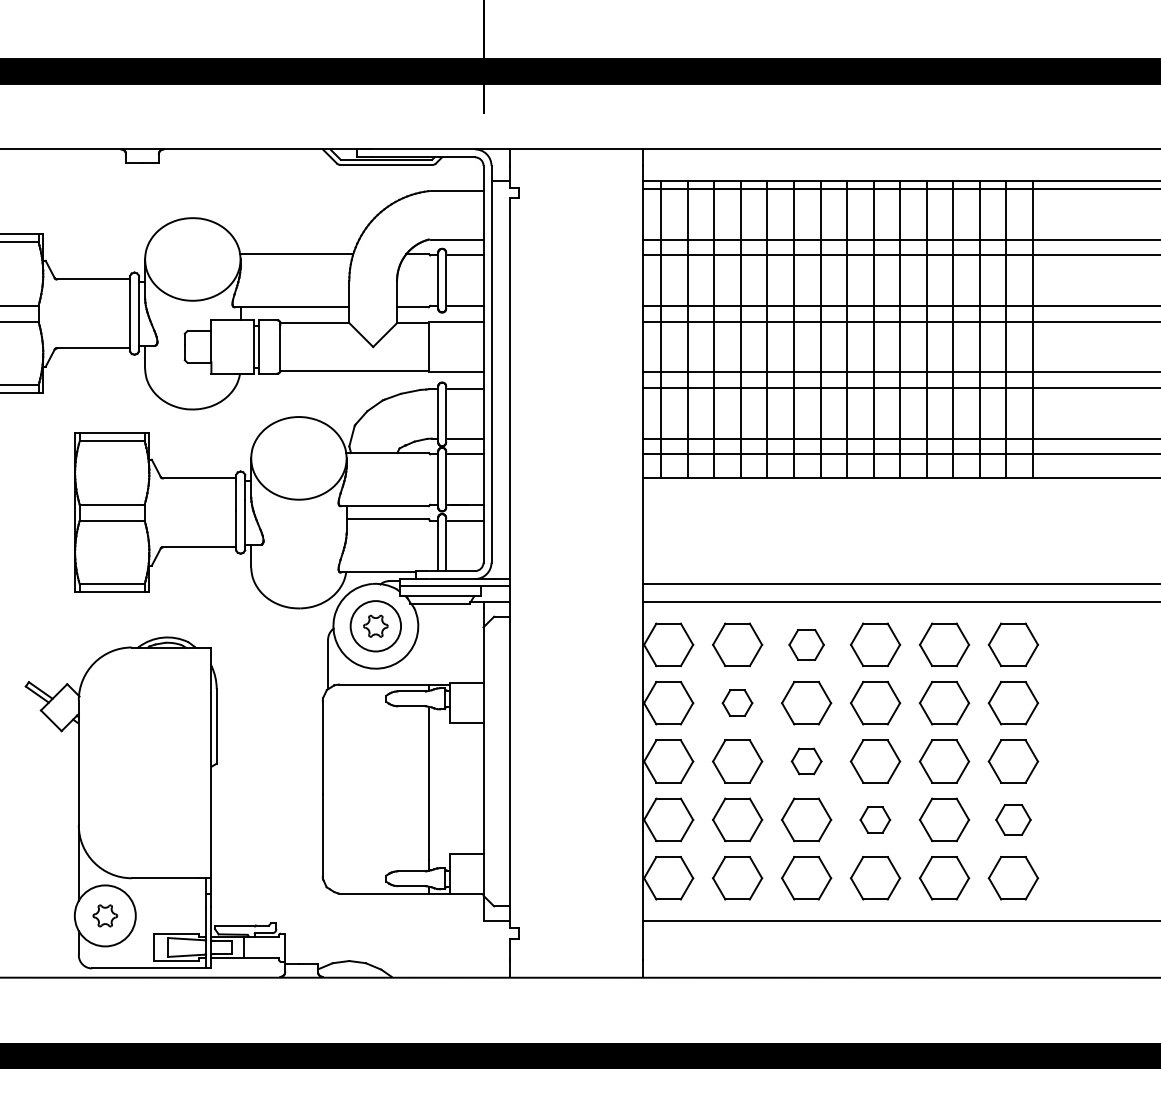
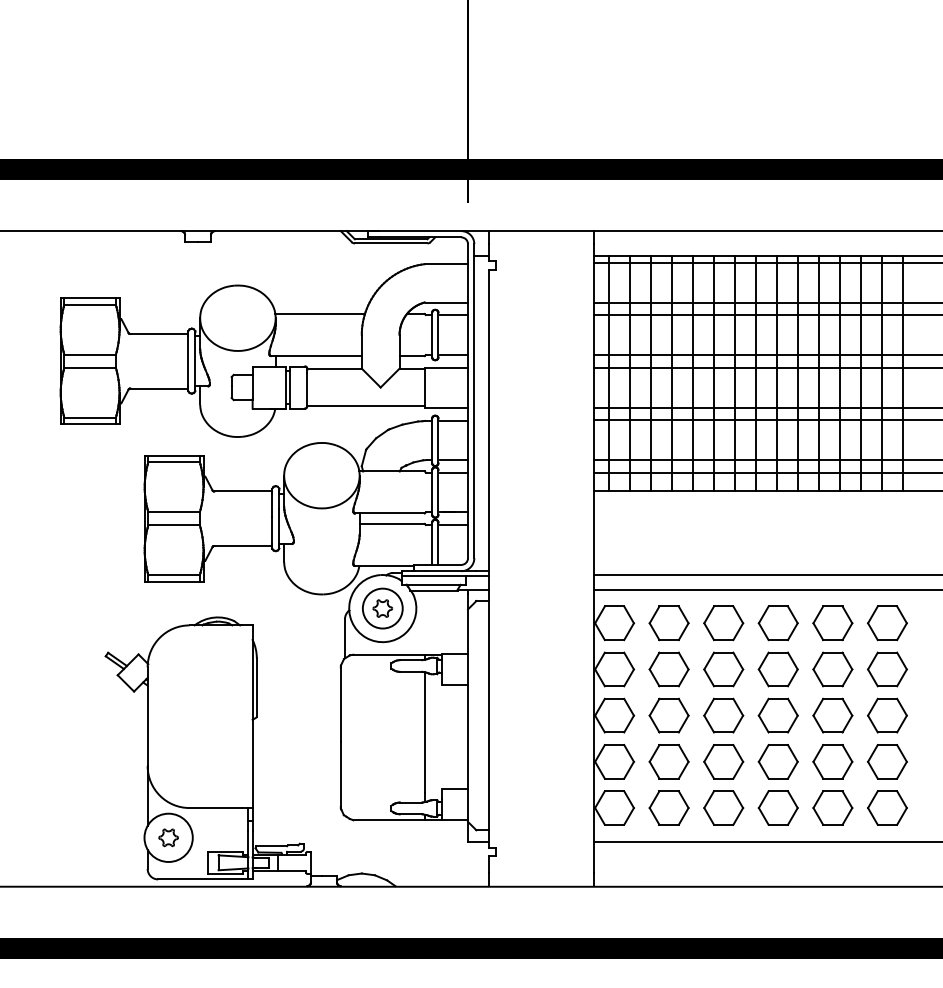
part: (806, 645) -> (723, 623), size x1.43
part: (736, 703) -> (668, 669), size x1.67
part: (806, 761) -> (723, 715), size x1.67
part: (874, 819) -> (777, 761), size x1.67
part: (1013, 819) -> (887, 761), size x1.43

